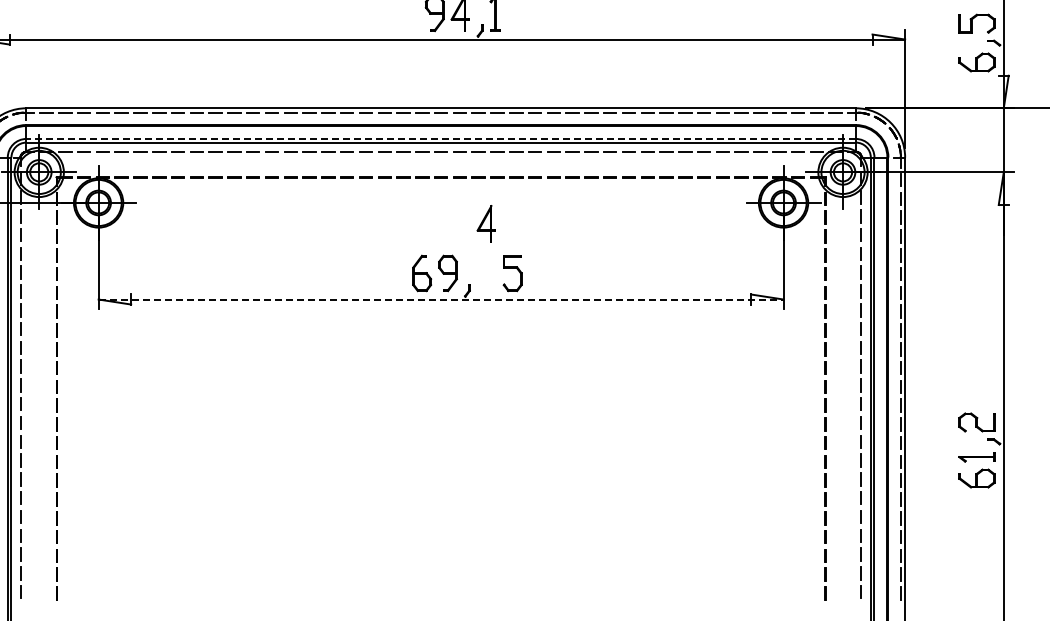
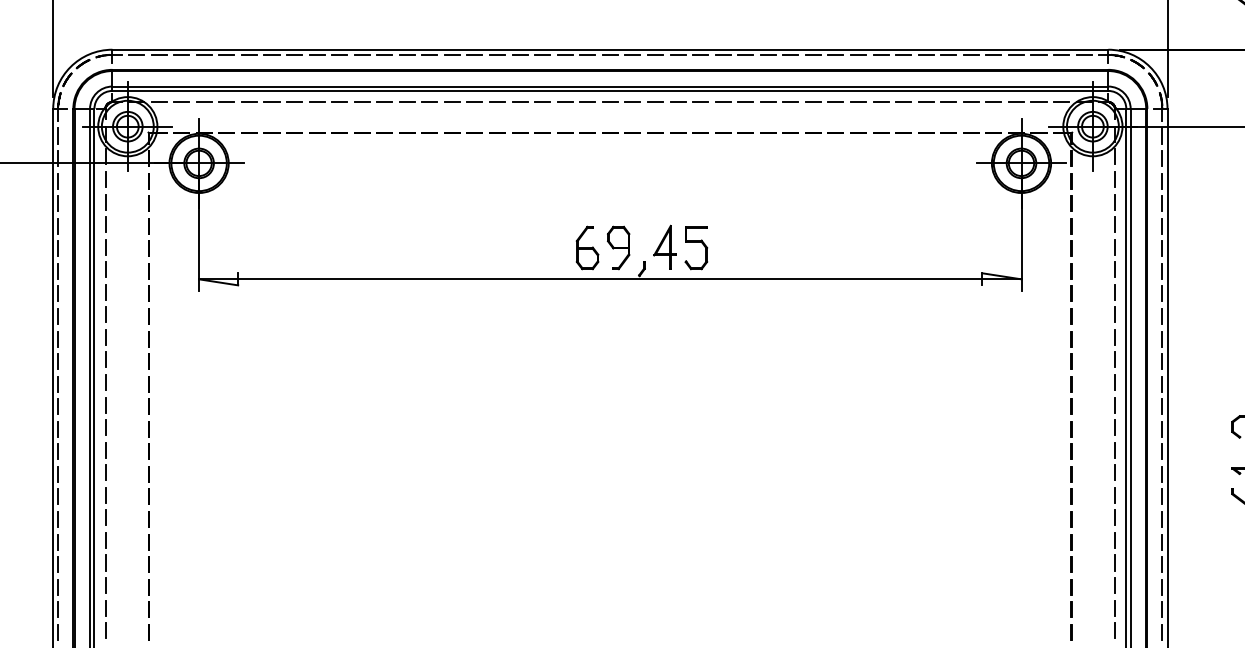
line: (441, 138) -> (610, 85), dashed -> solid
part: (485, 223) -> (663, 246), moved
line: (441, 299) -> (610, 279), dashed -> solid

